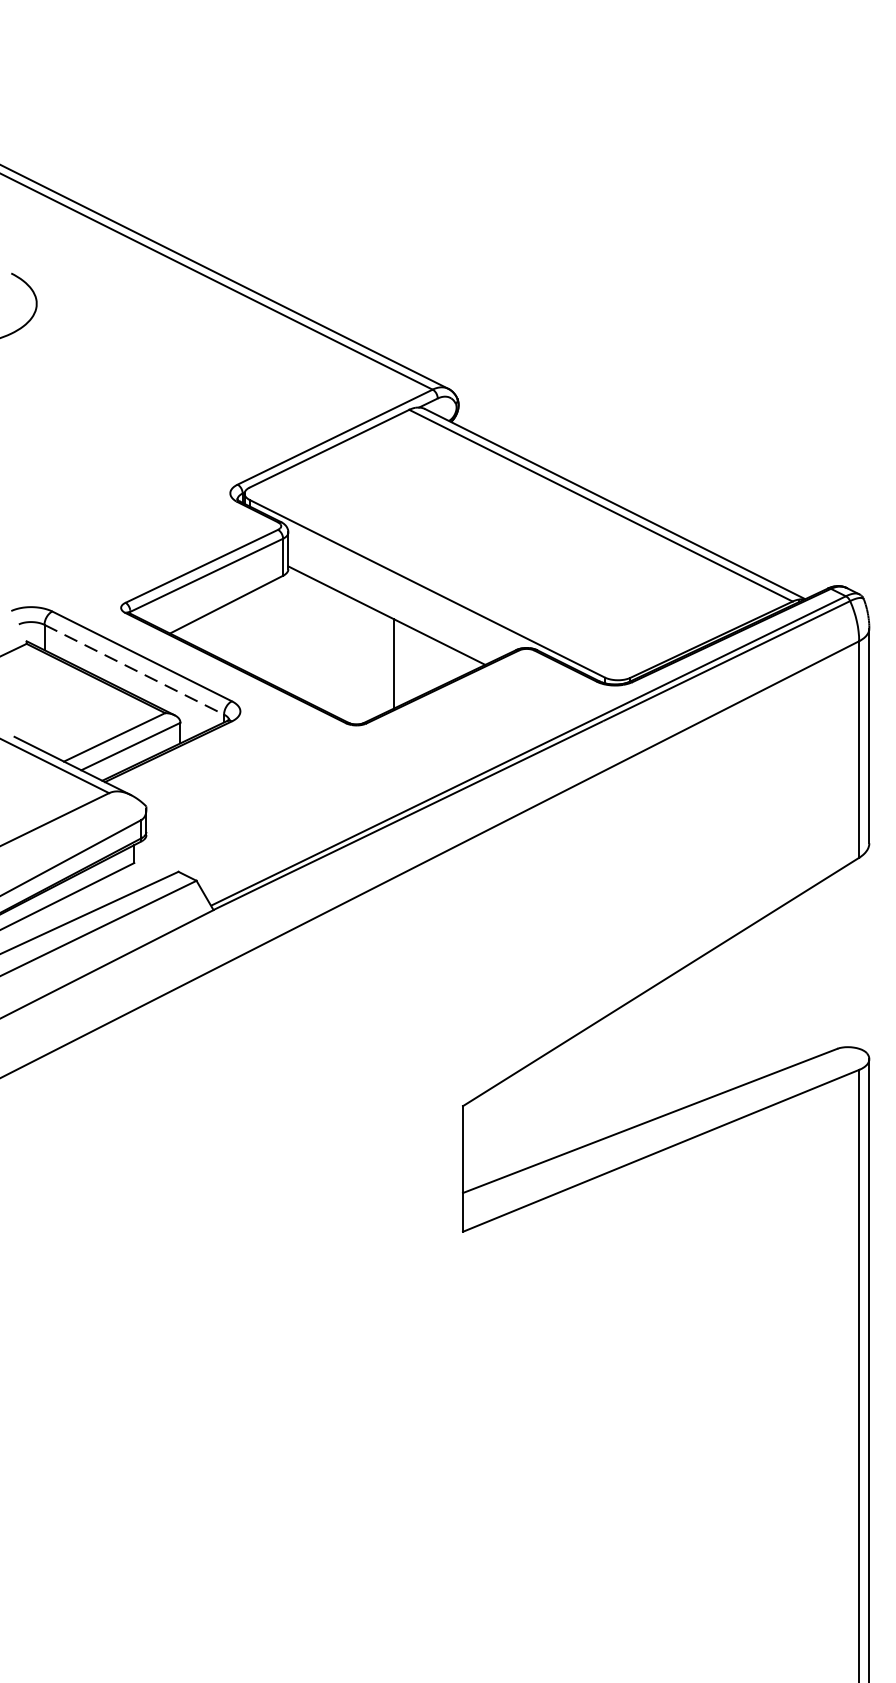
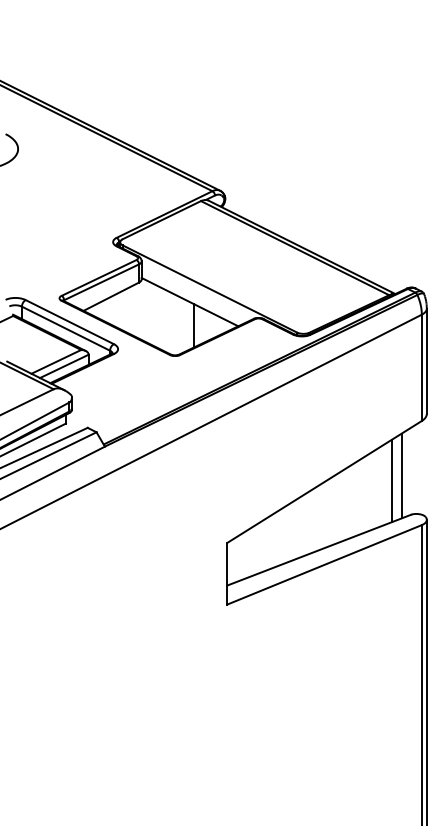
line: (135, 669) -> (66, 328), dashed -> solid
line: (817, 968) -> (401, 475), added
line: (799, 979) -> (392, 480), added

